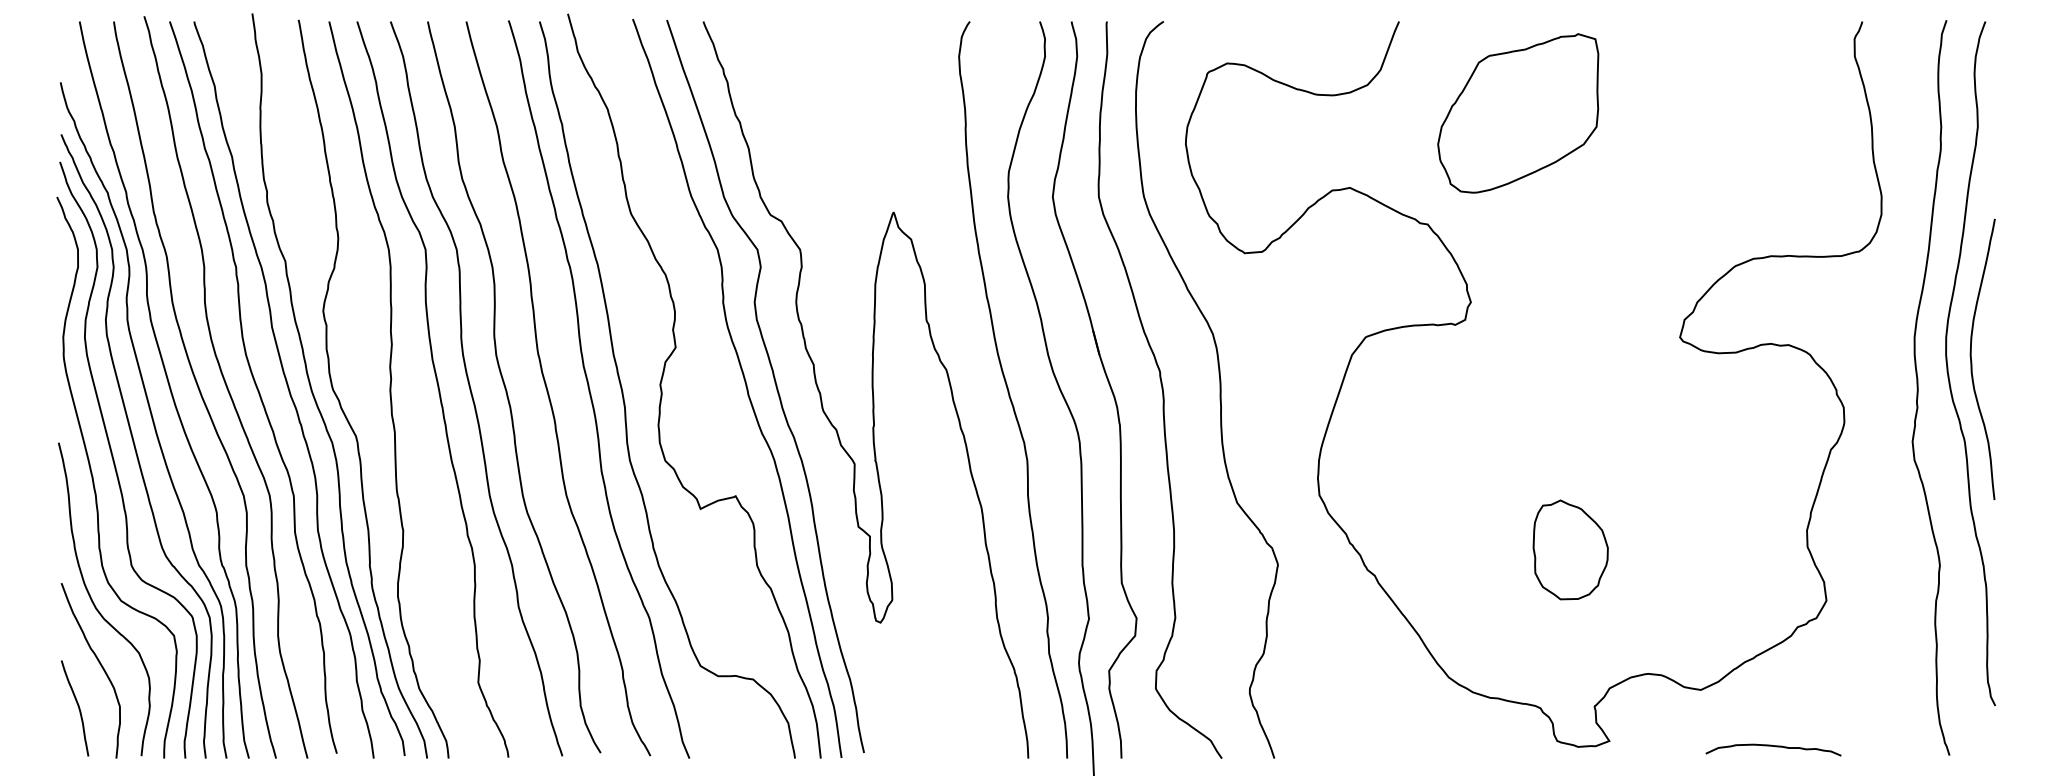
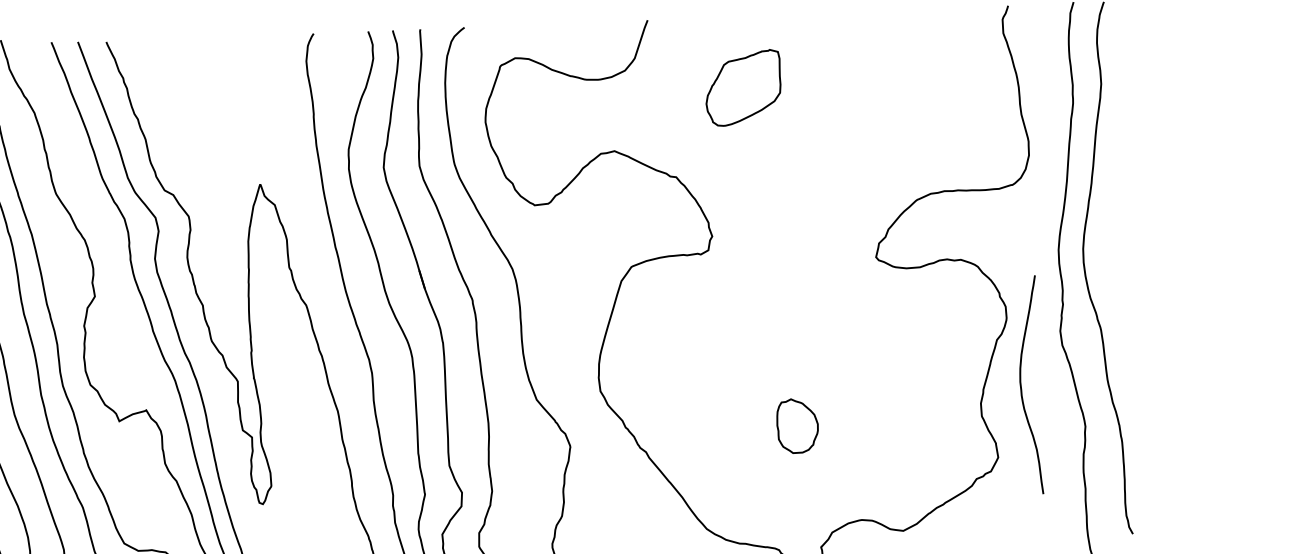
part: (1518, 113) -> (743, 88), size x0.6
curve: (1972, 361) -> (1021, 387), moved
part: (1570, 549) -> (797, 425), size x0.7

